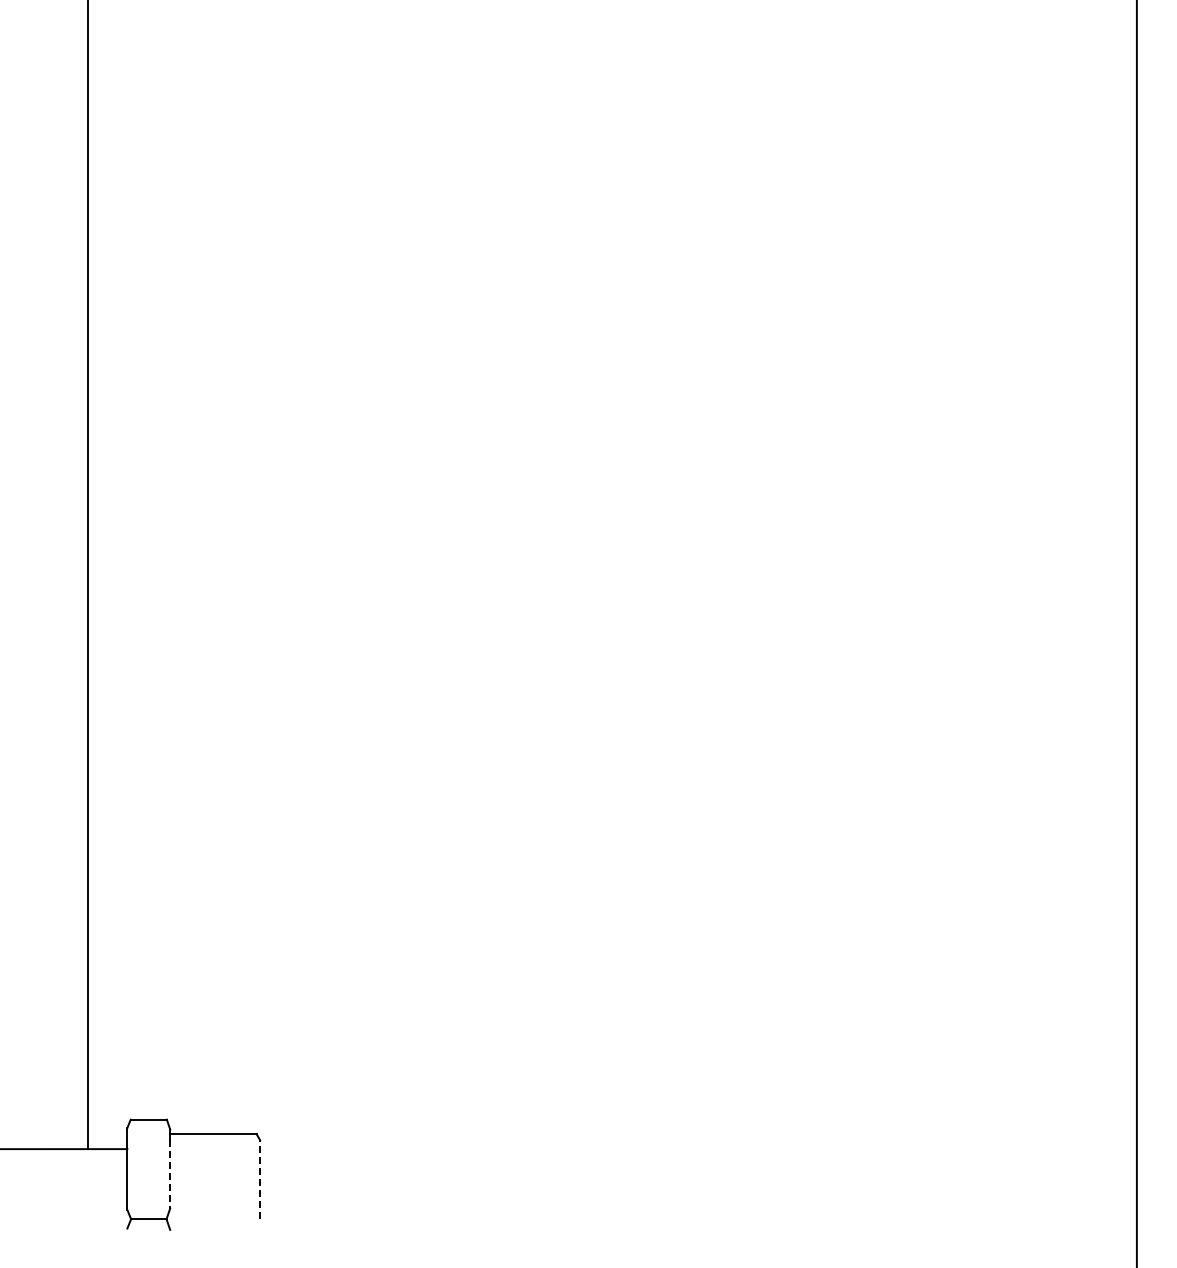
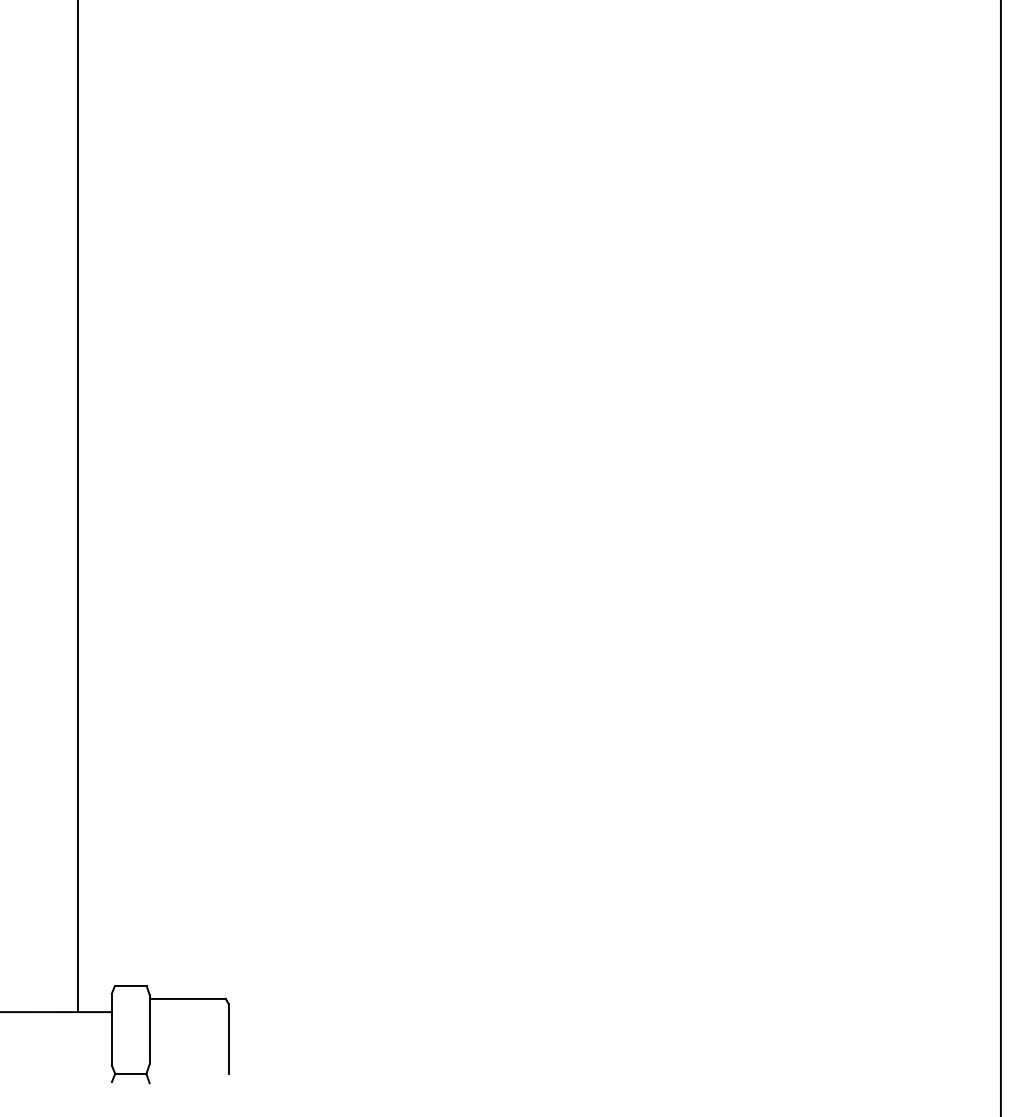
line: (170, 1175) -> (149, 1035), dashed -> solid
line: (260, 1179) -> (229, 1038), dashed -> solid

